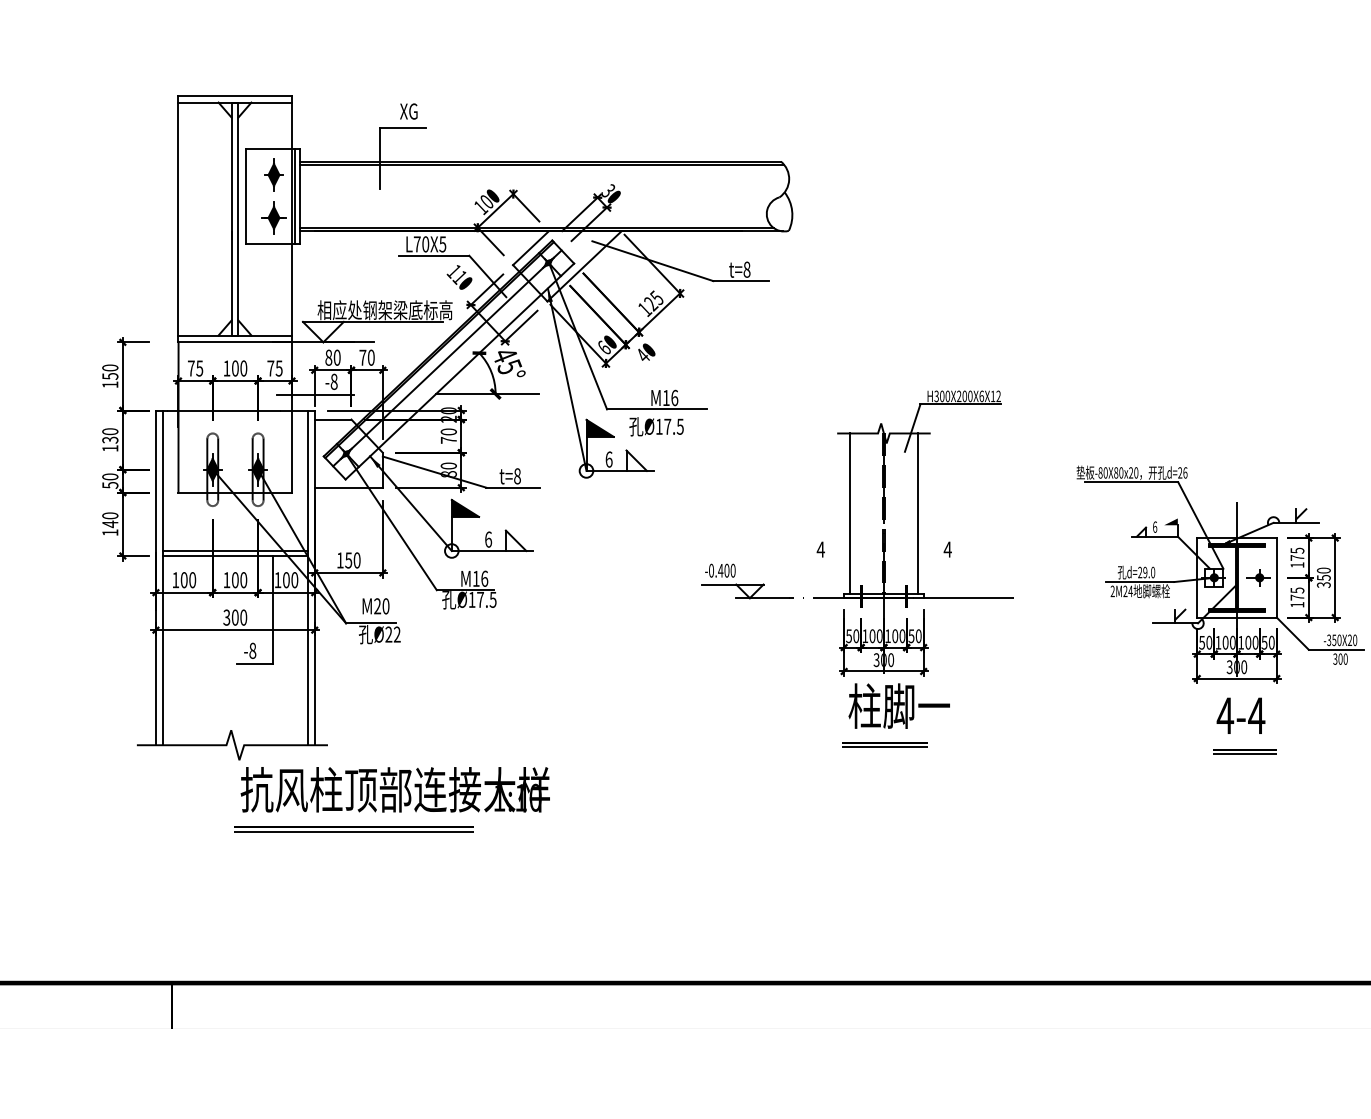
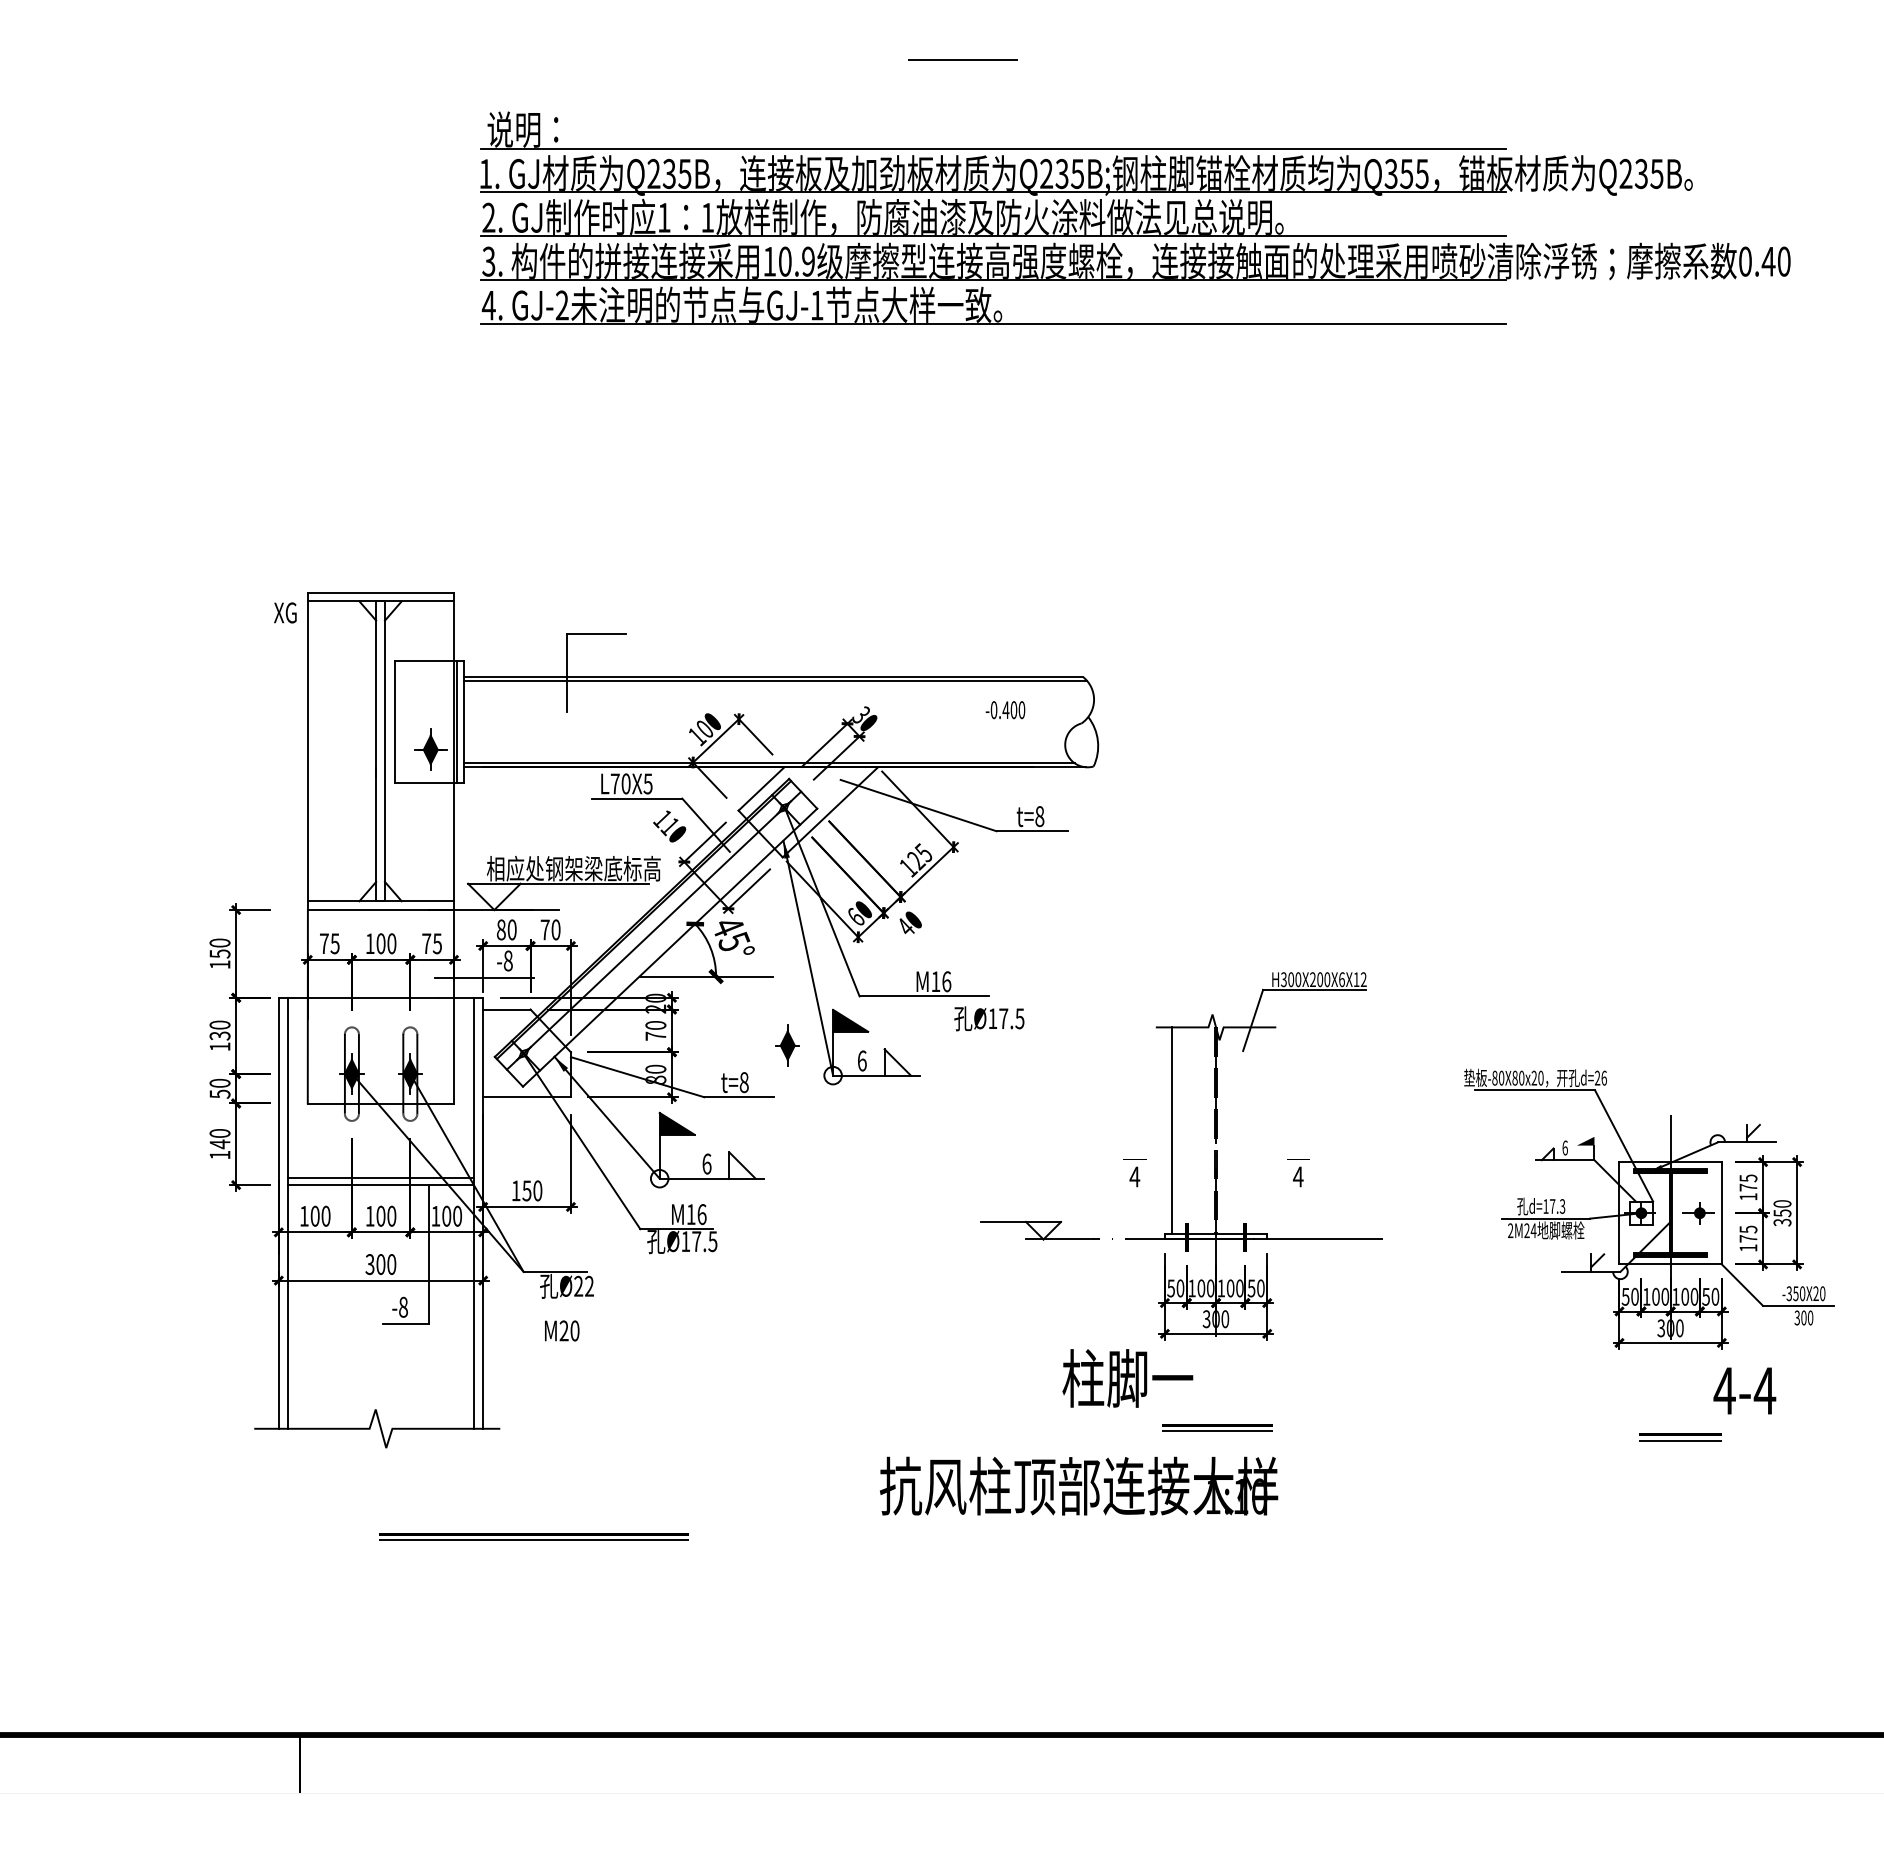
text: (408, 111) -> (285, 612), moved
part: (273, 174) -> (787, 1045), moved
text: (656, 426) -> (989, 1018), moved
line: (917, 513) -> (1259, 1130), removed
text: (720, 571) -> (1005, 710), moved
text: (1146, 572) -> (1554, 1206), d=29.0 -> d=17.3
text: (376, 605) -> (562, 1330), moved
text: (899, 706) -> (1127, 1378), moved
text: (1240, 715) -> (1744, 1390), moved
text: (395, 789) -> (1079, 1485), moved

